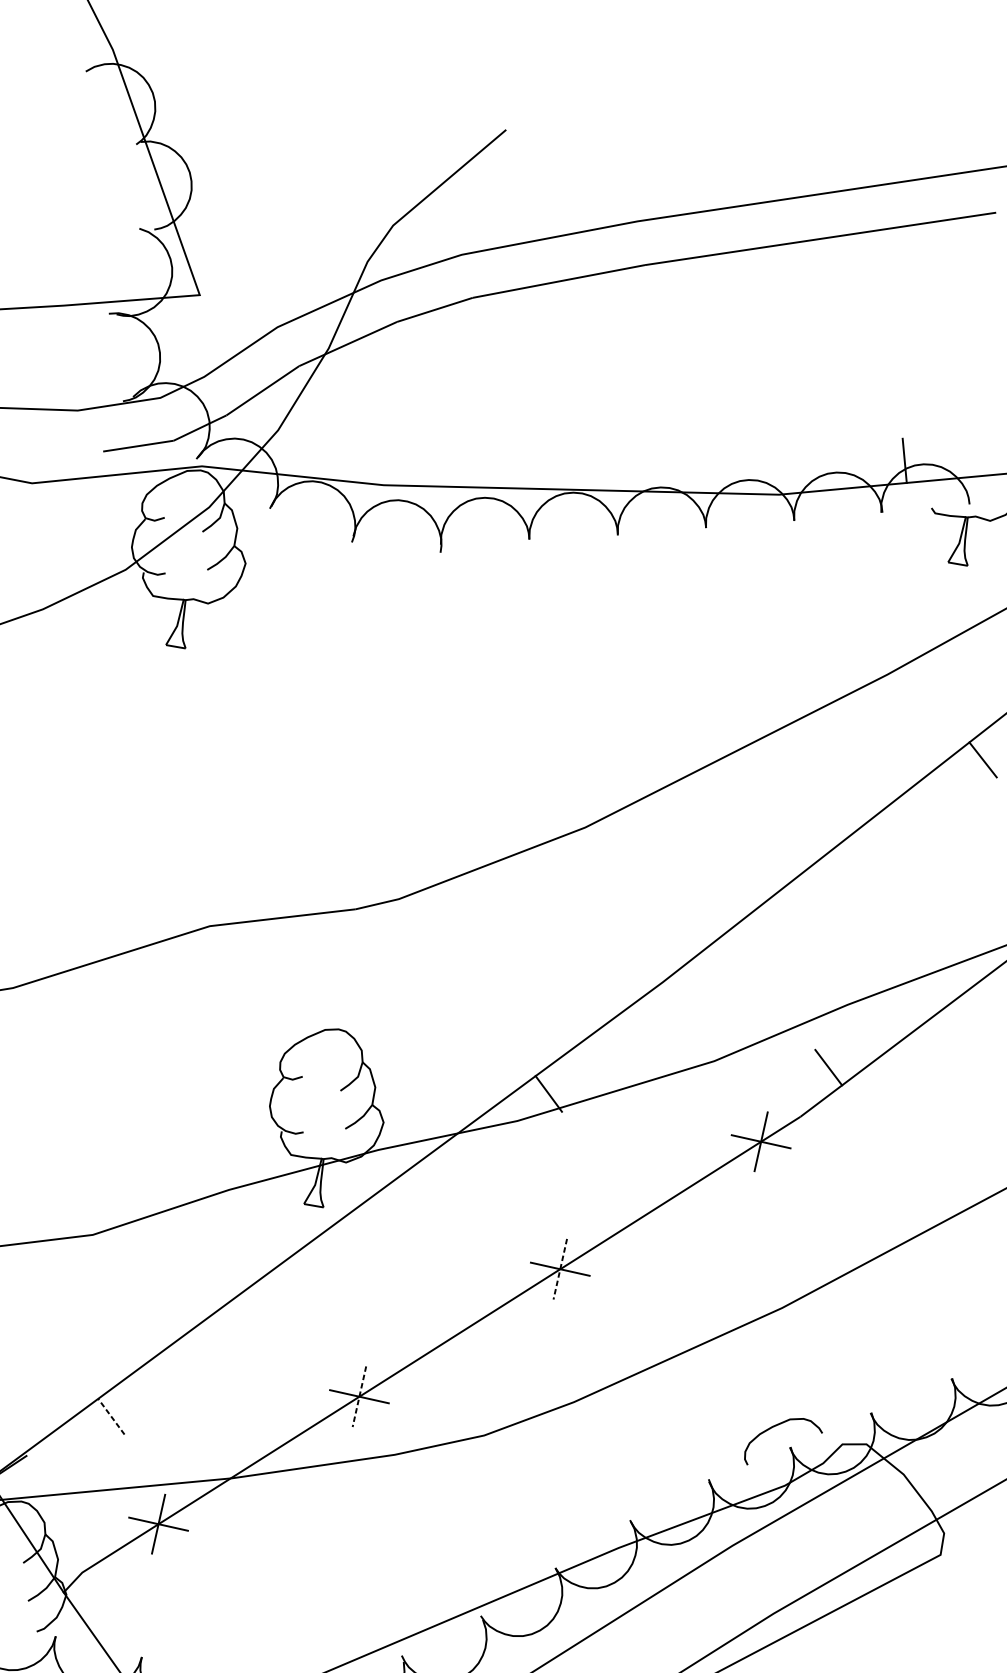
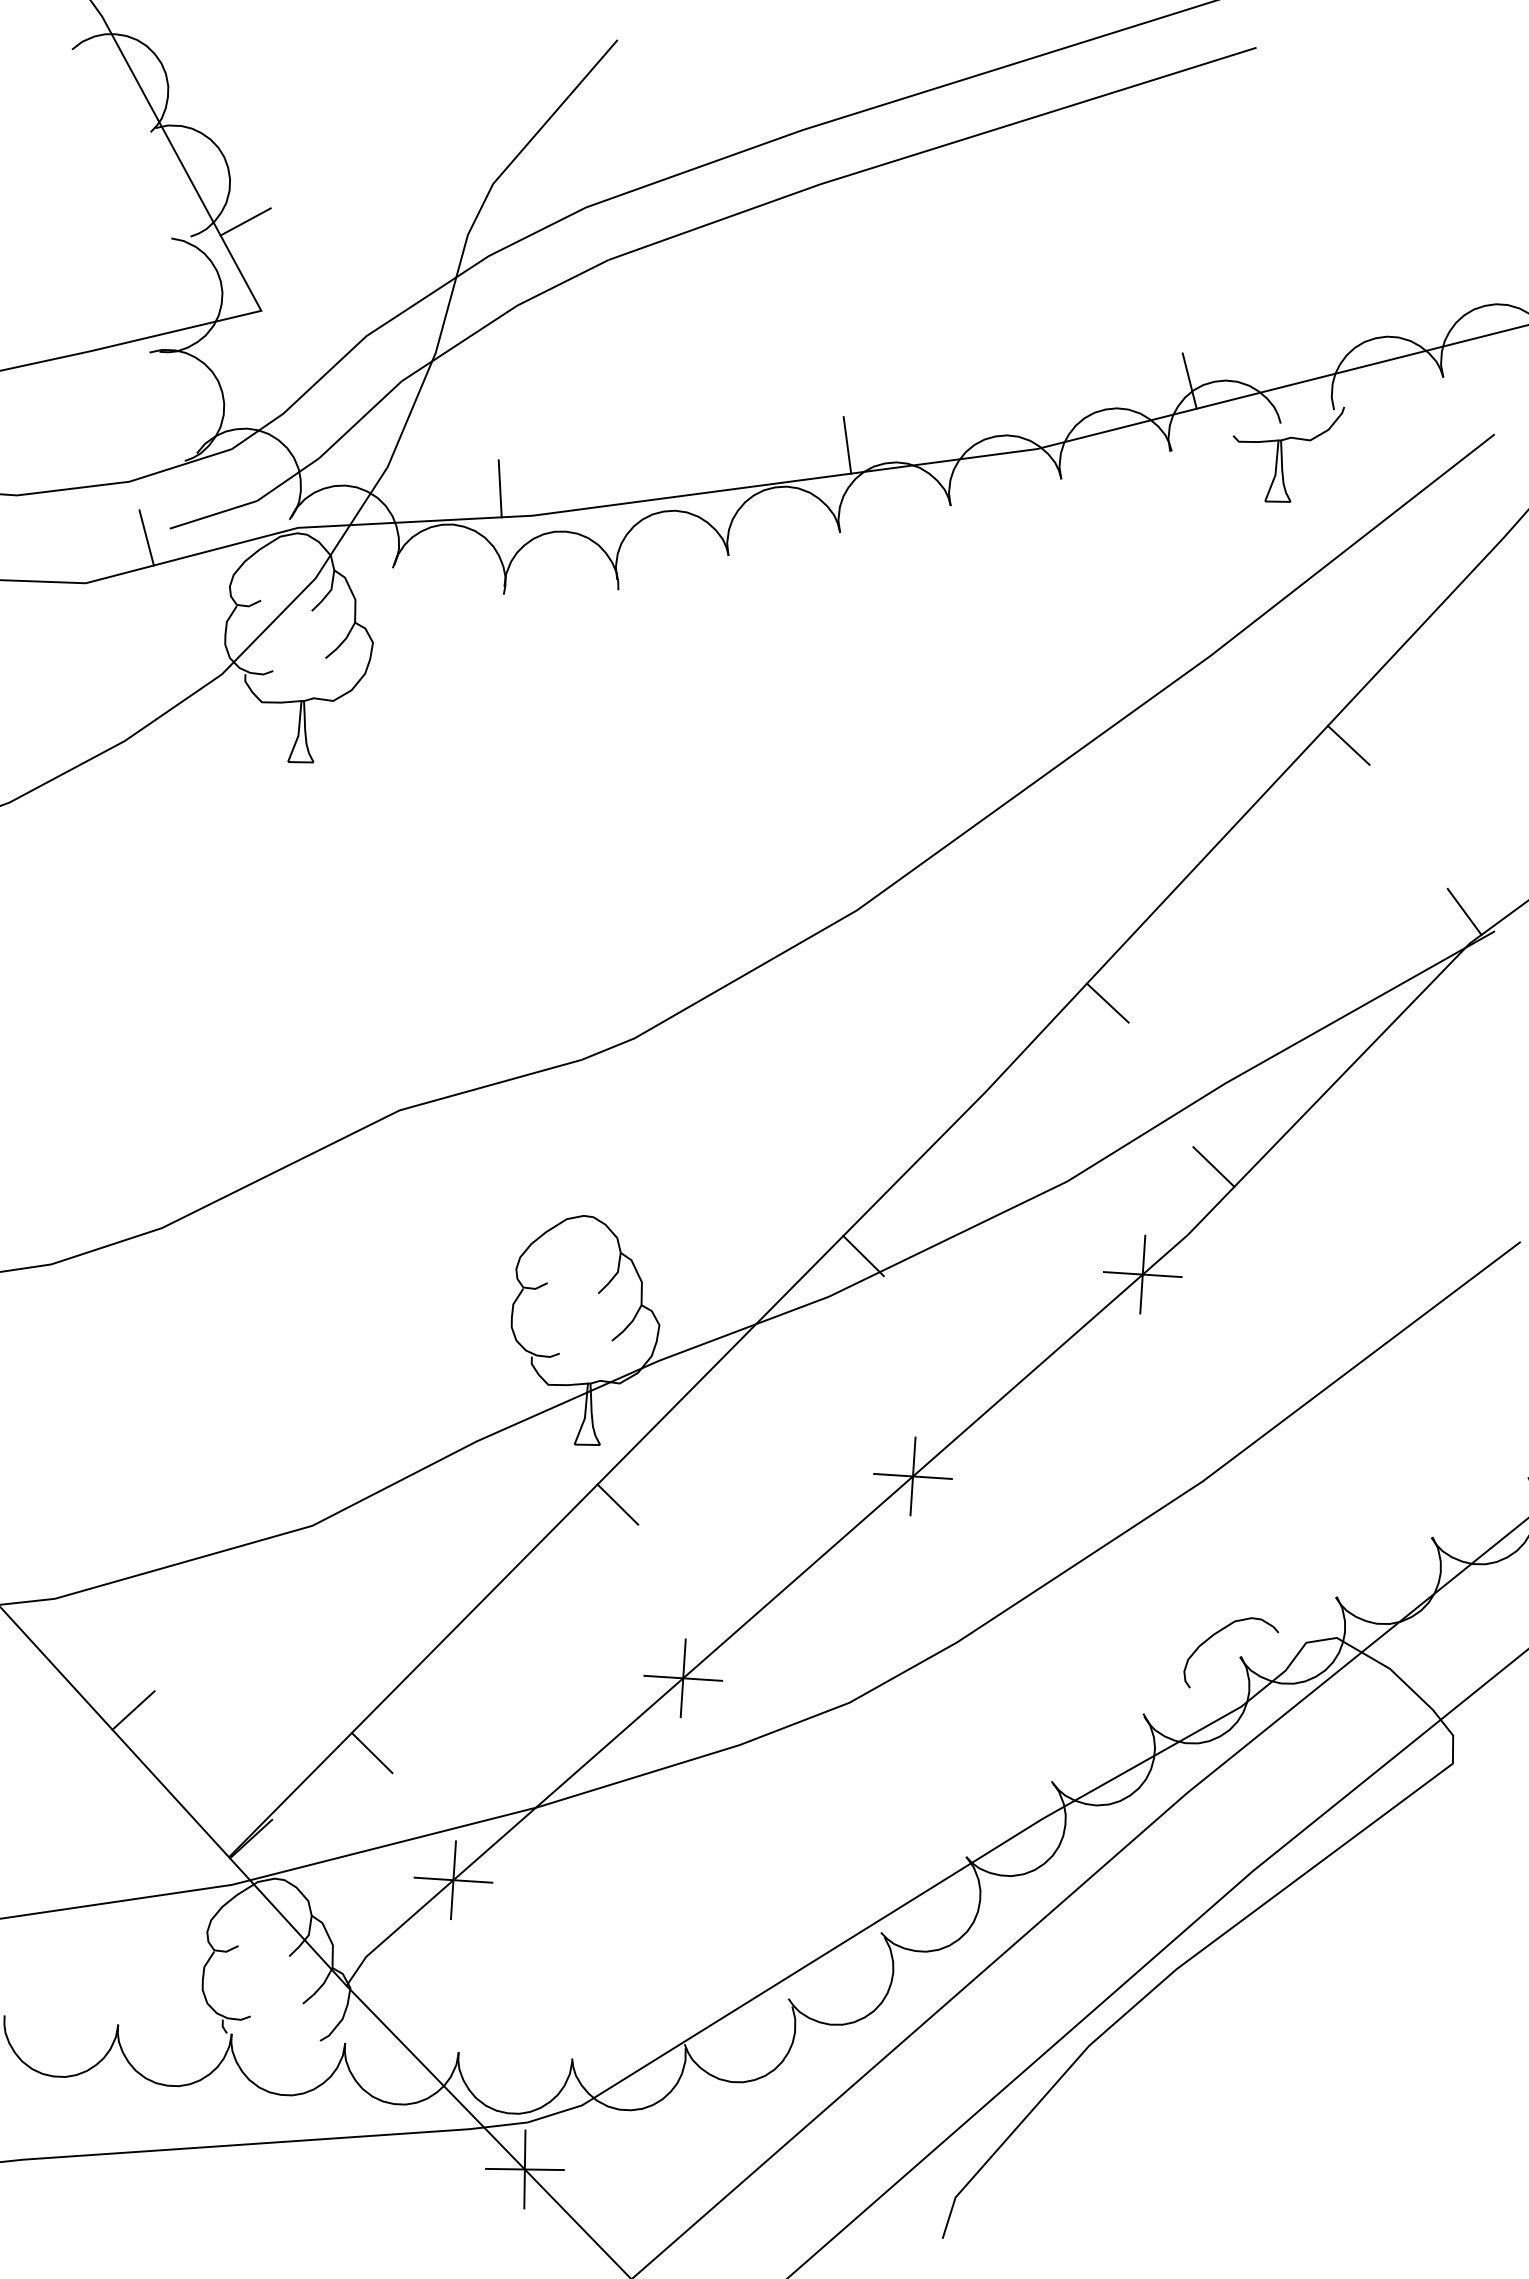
line: (198, 224) -> (245, 221), added
line: (84, 455) -> (146, 537), added
line: (361, 460) -> (499, 488), added
line: (634, 469) -> (847, 445), added
line: (766, 928) -> (1107, 1002), added
line: (329, 1255) -> (617, 1504), added
line: (560, 1269) -> (913, 1476), dashed -> solid
line: (359, 1396) -> (683, 1678), dashed -> solid
line: (111, 1417) -> (372, 1753), dashed -> solid

